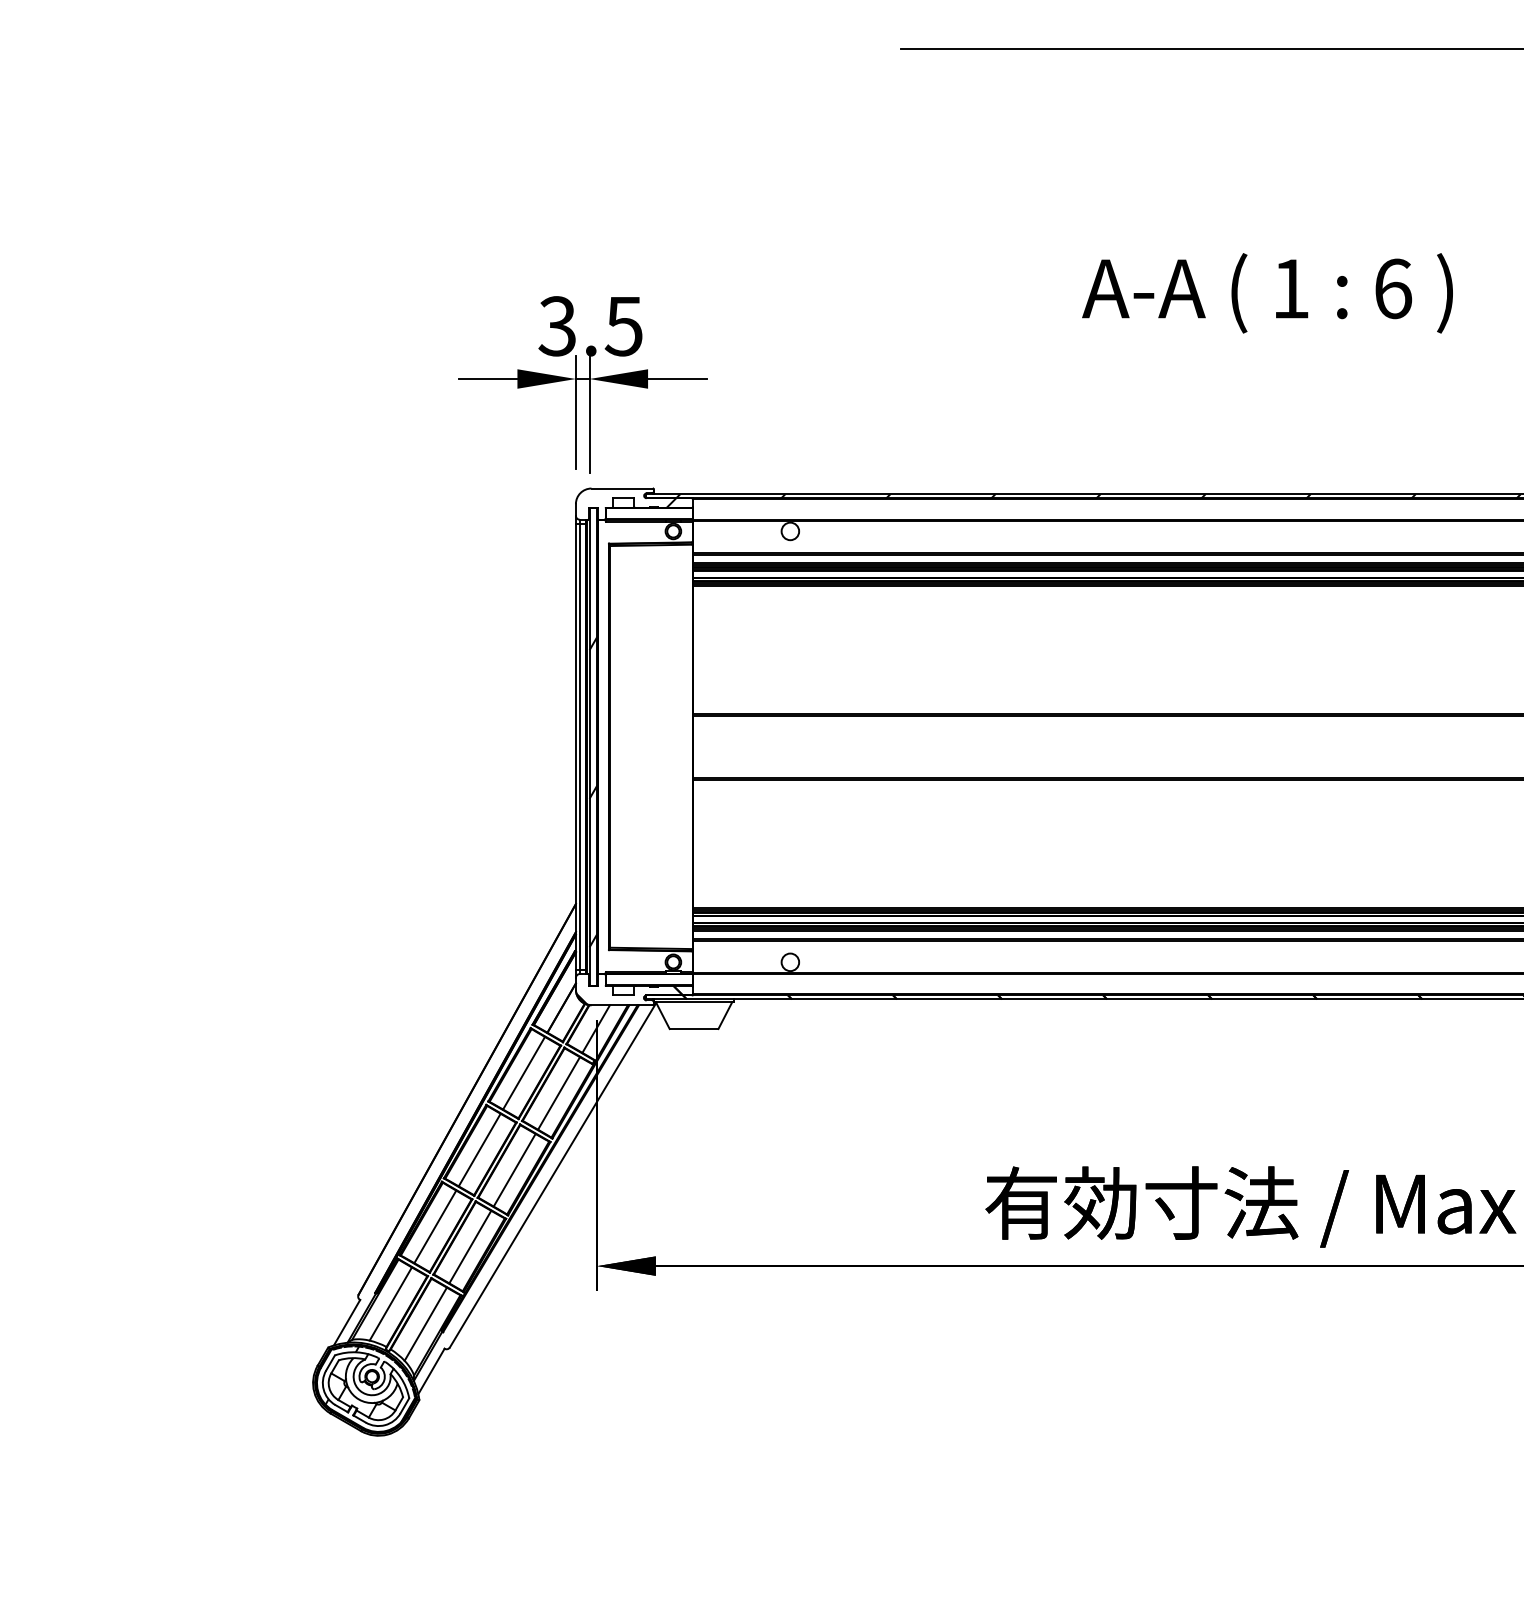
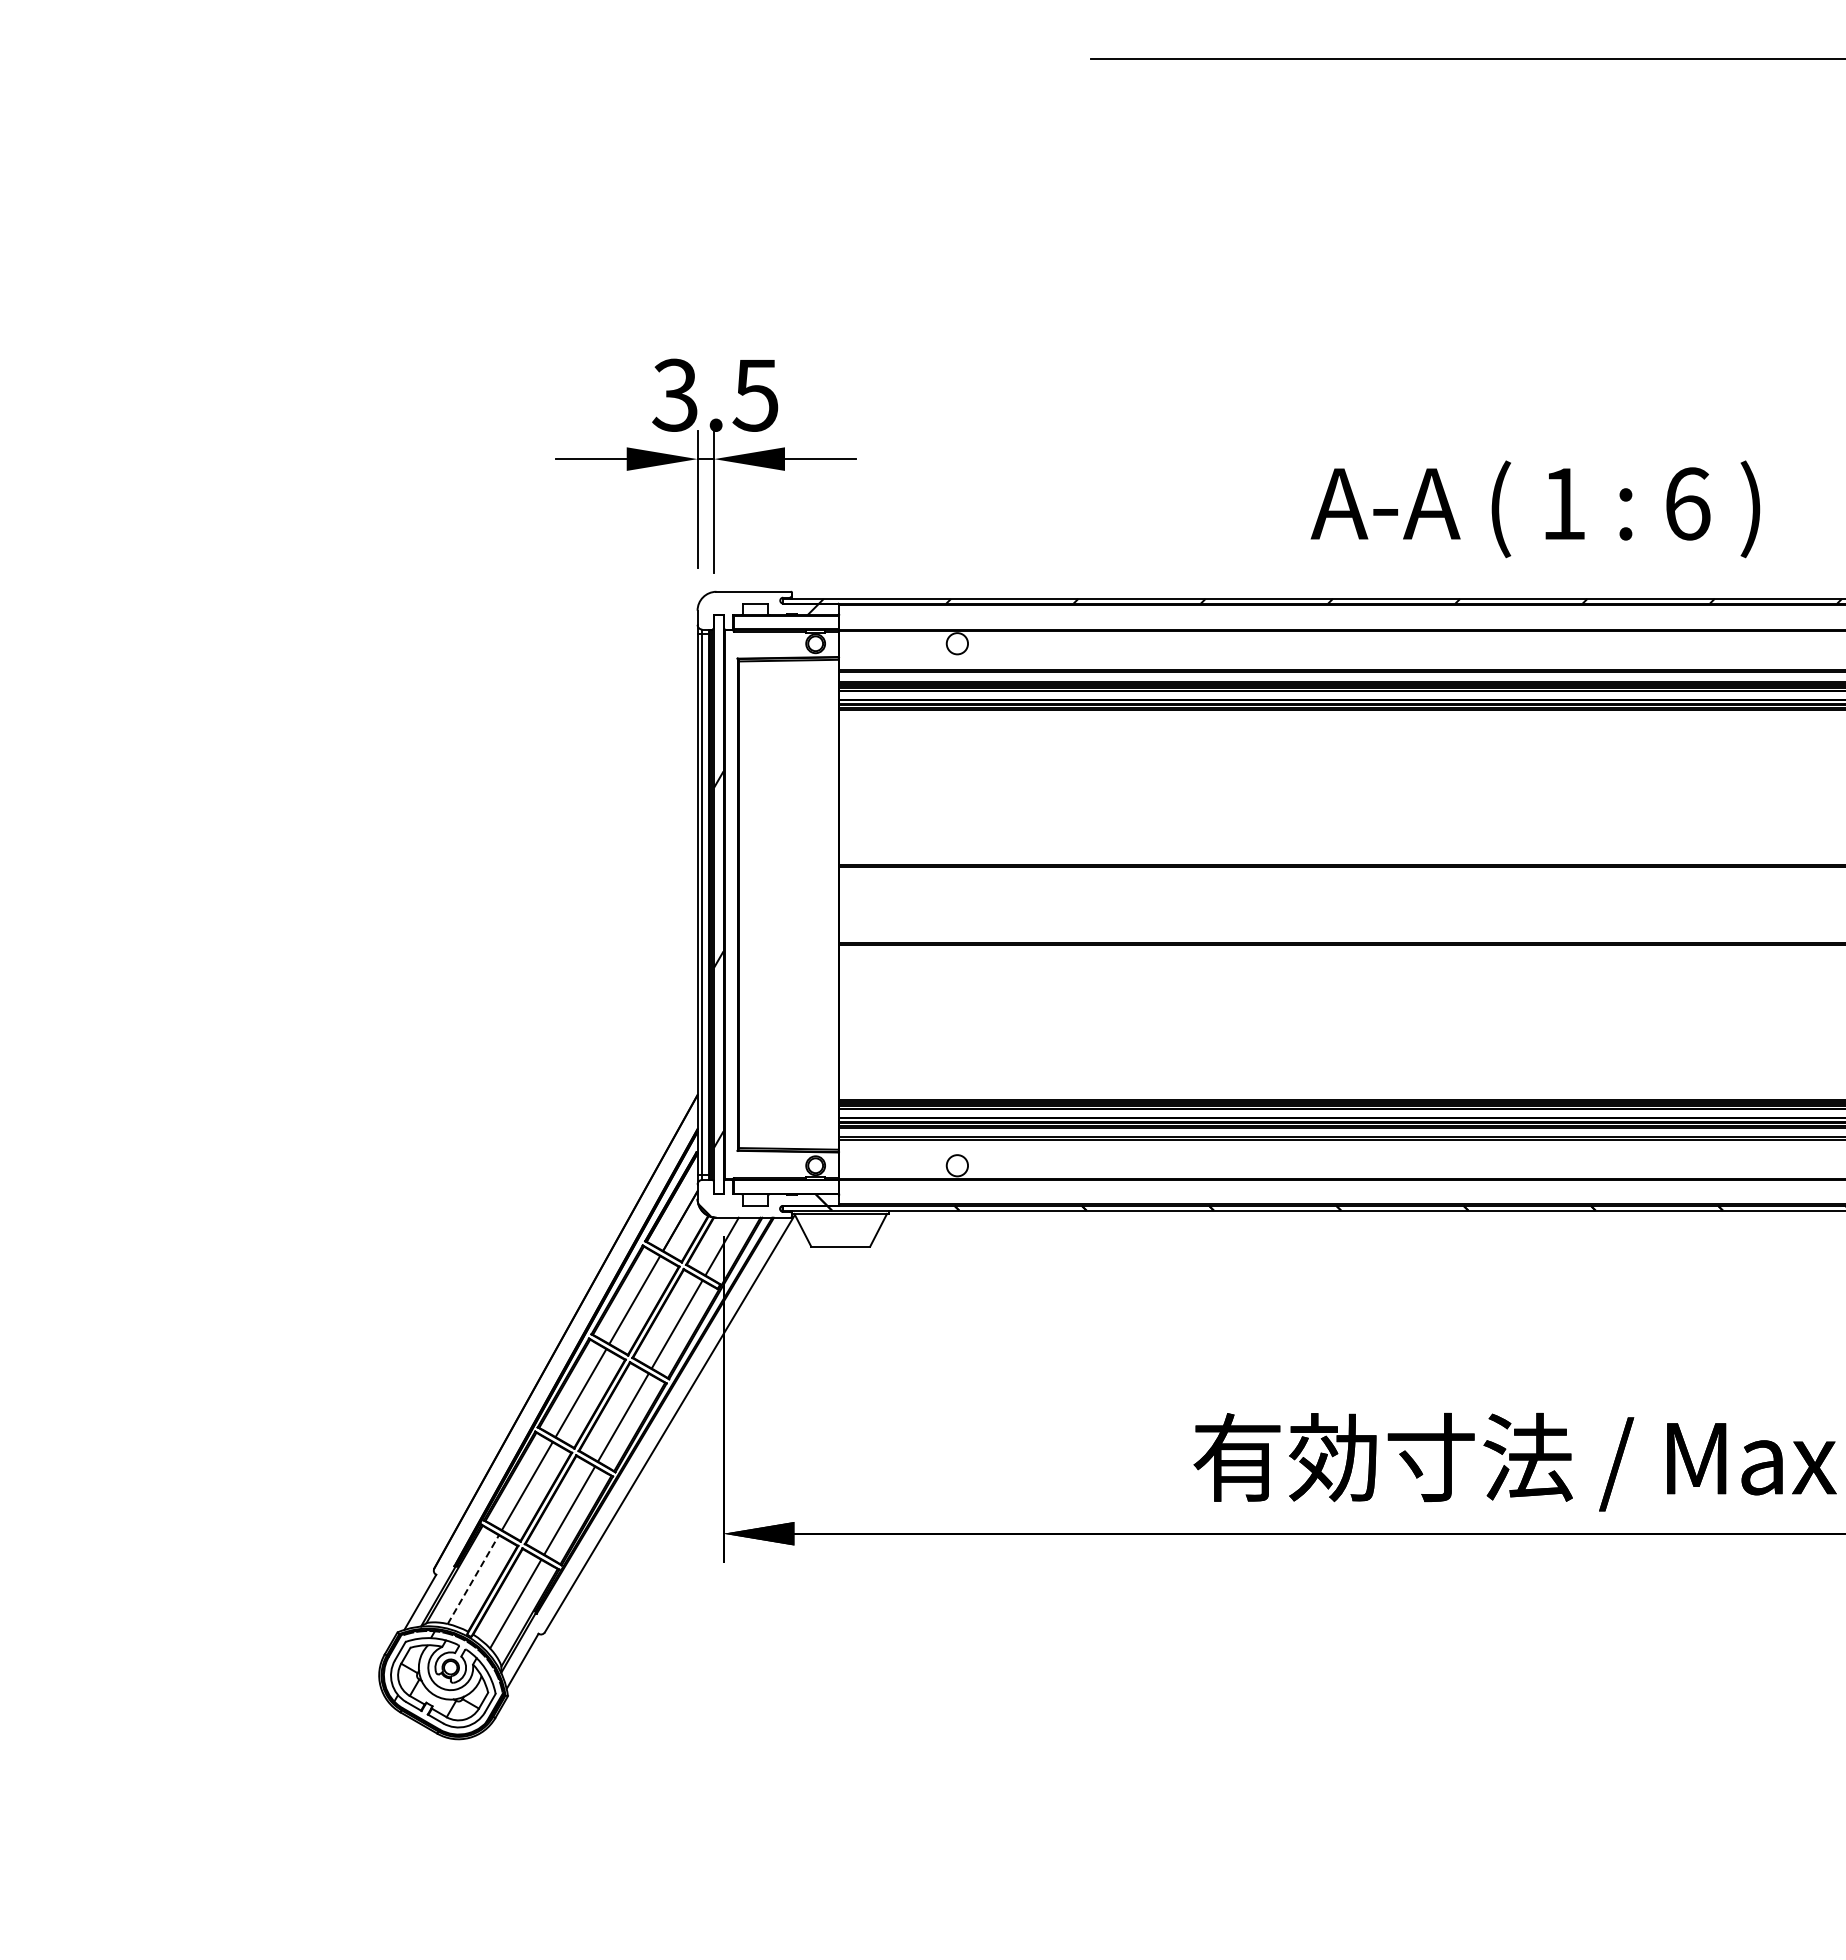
text: (1267, 293) -> (1535, 509), moved
line: (390, 1303) -> (473, 1579), solid -> dashed

